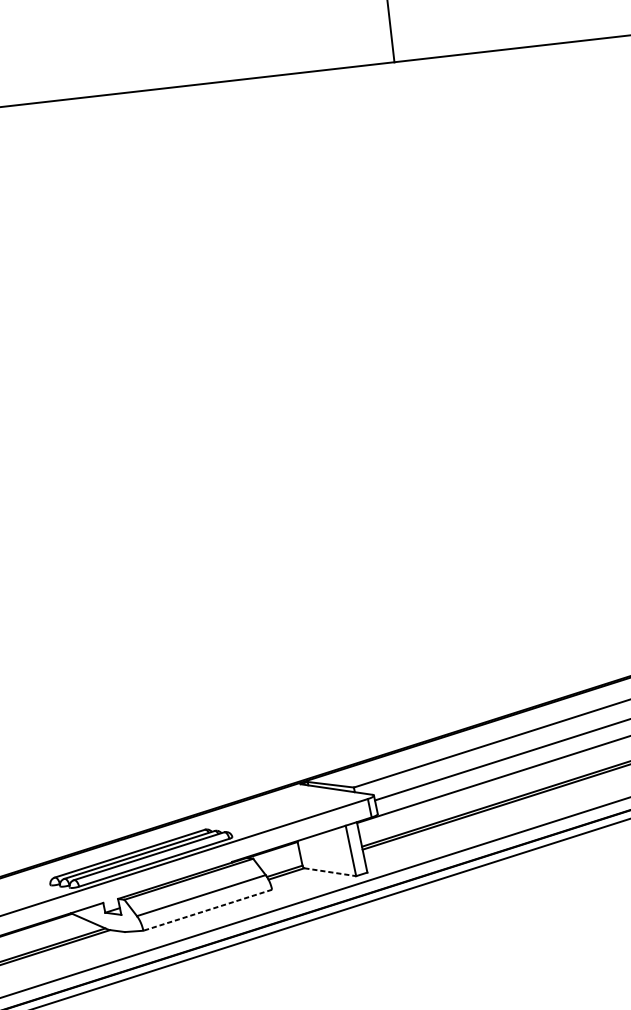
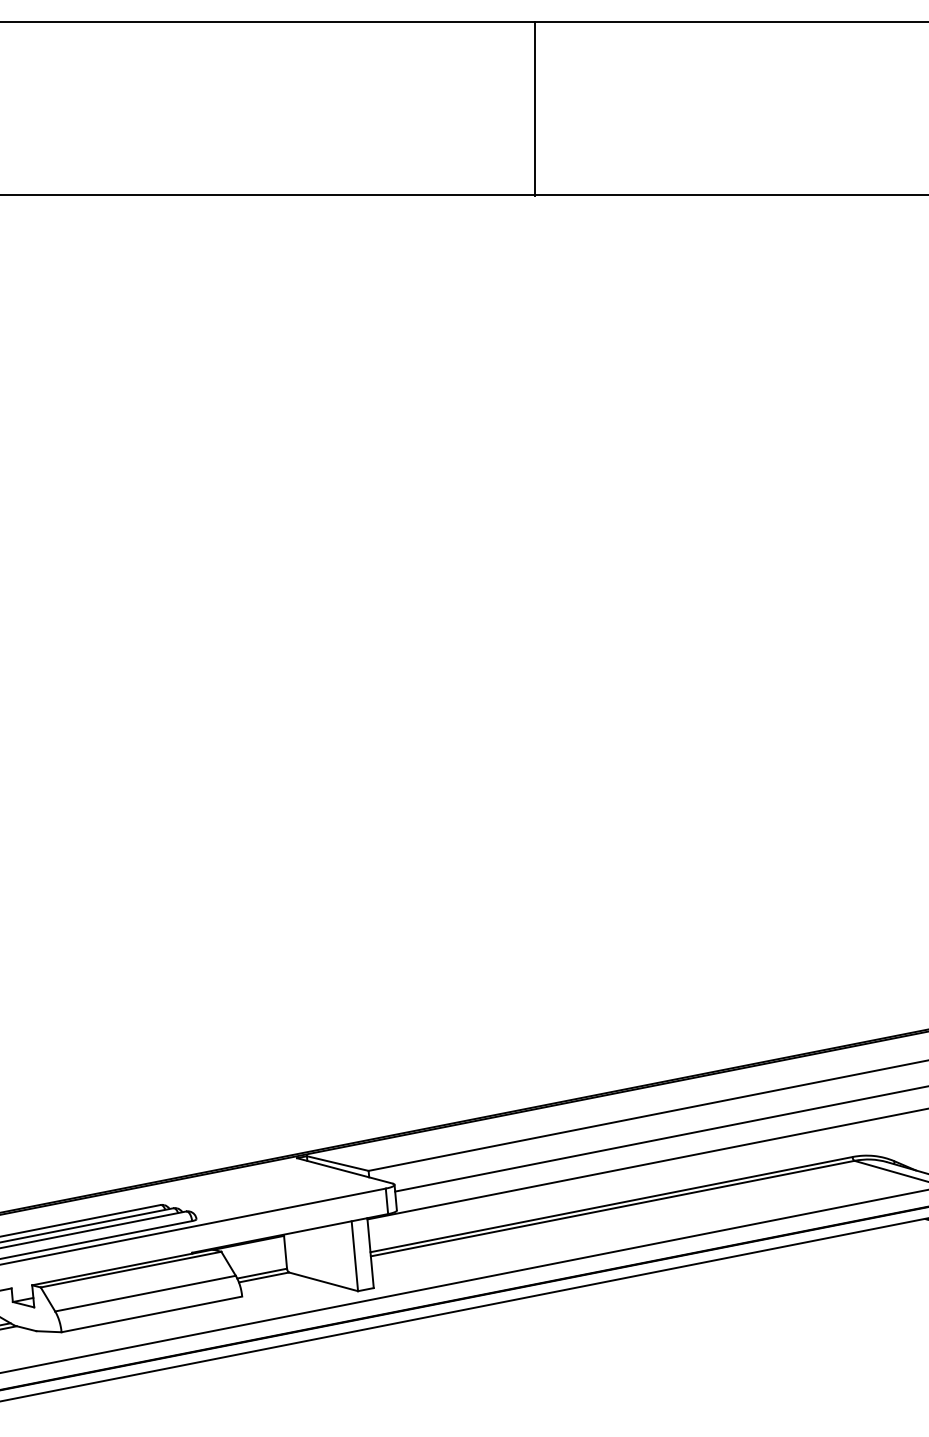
line: (330, 871) -> (323, 1281), dashed -> solid
line: (207, 910) -> (151, 1314), dashed -> solid

